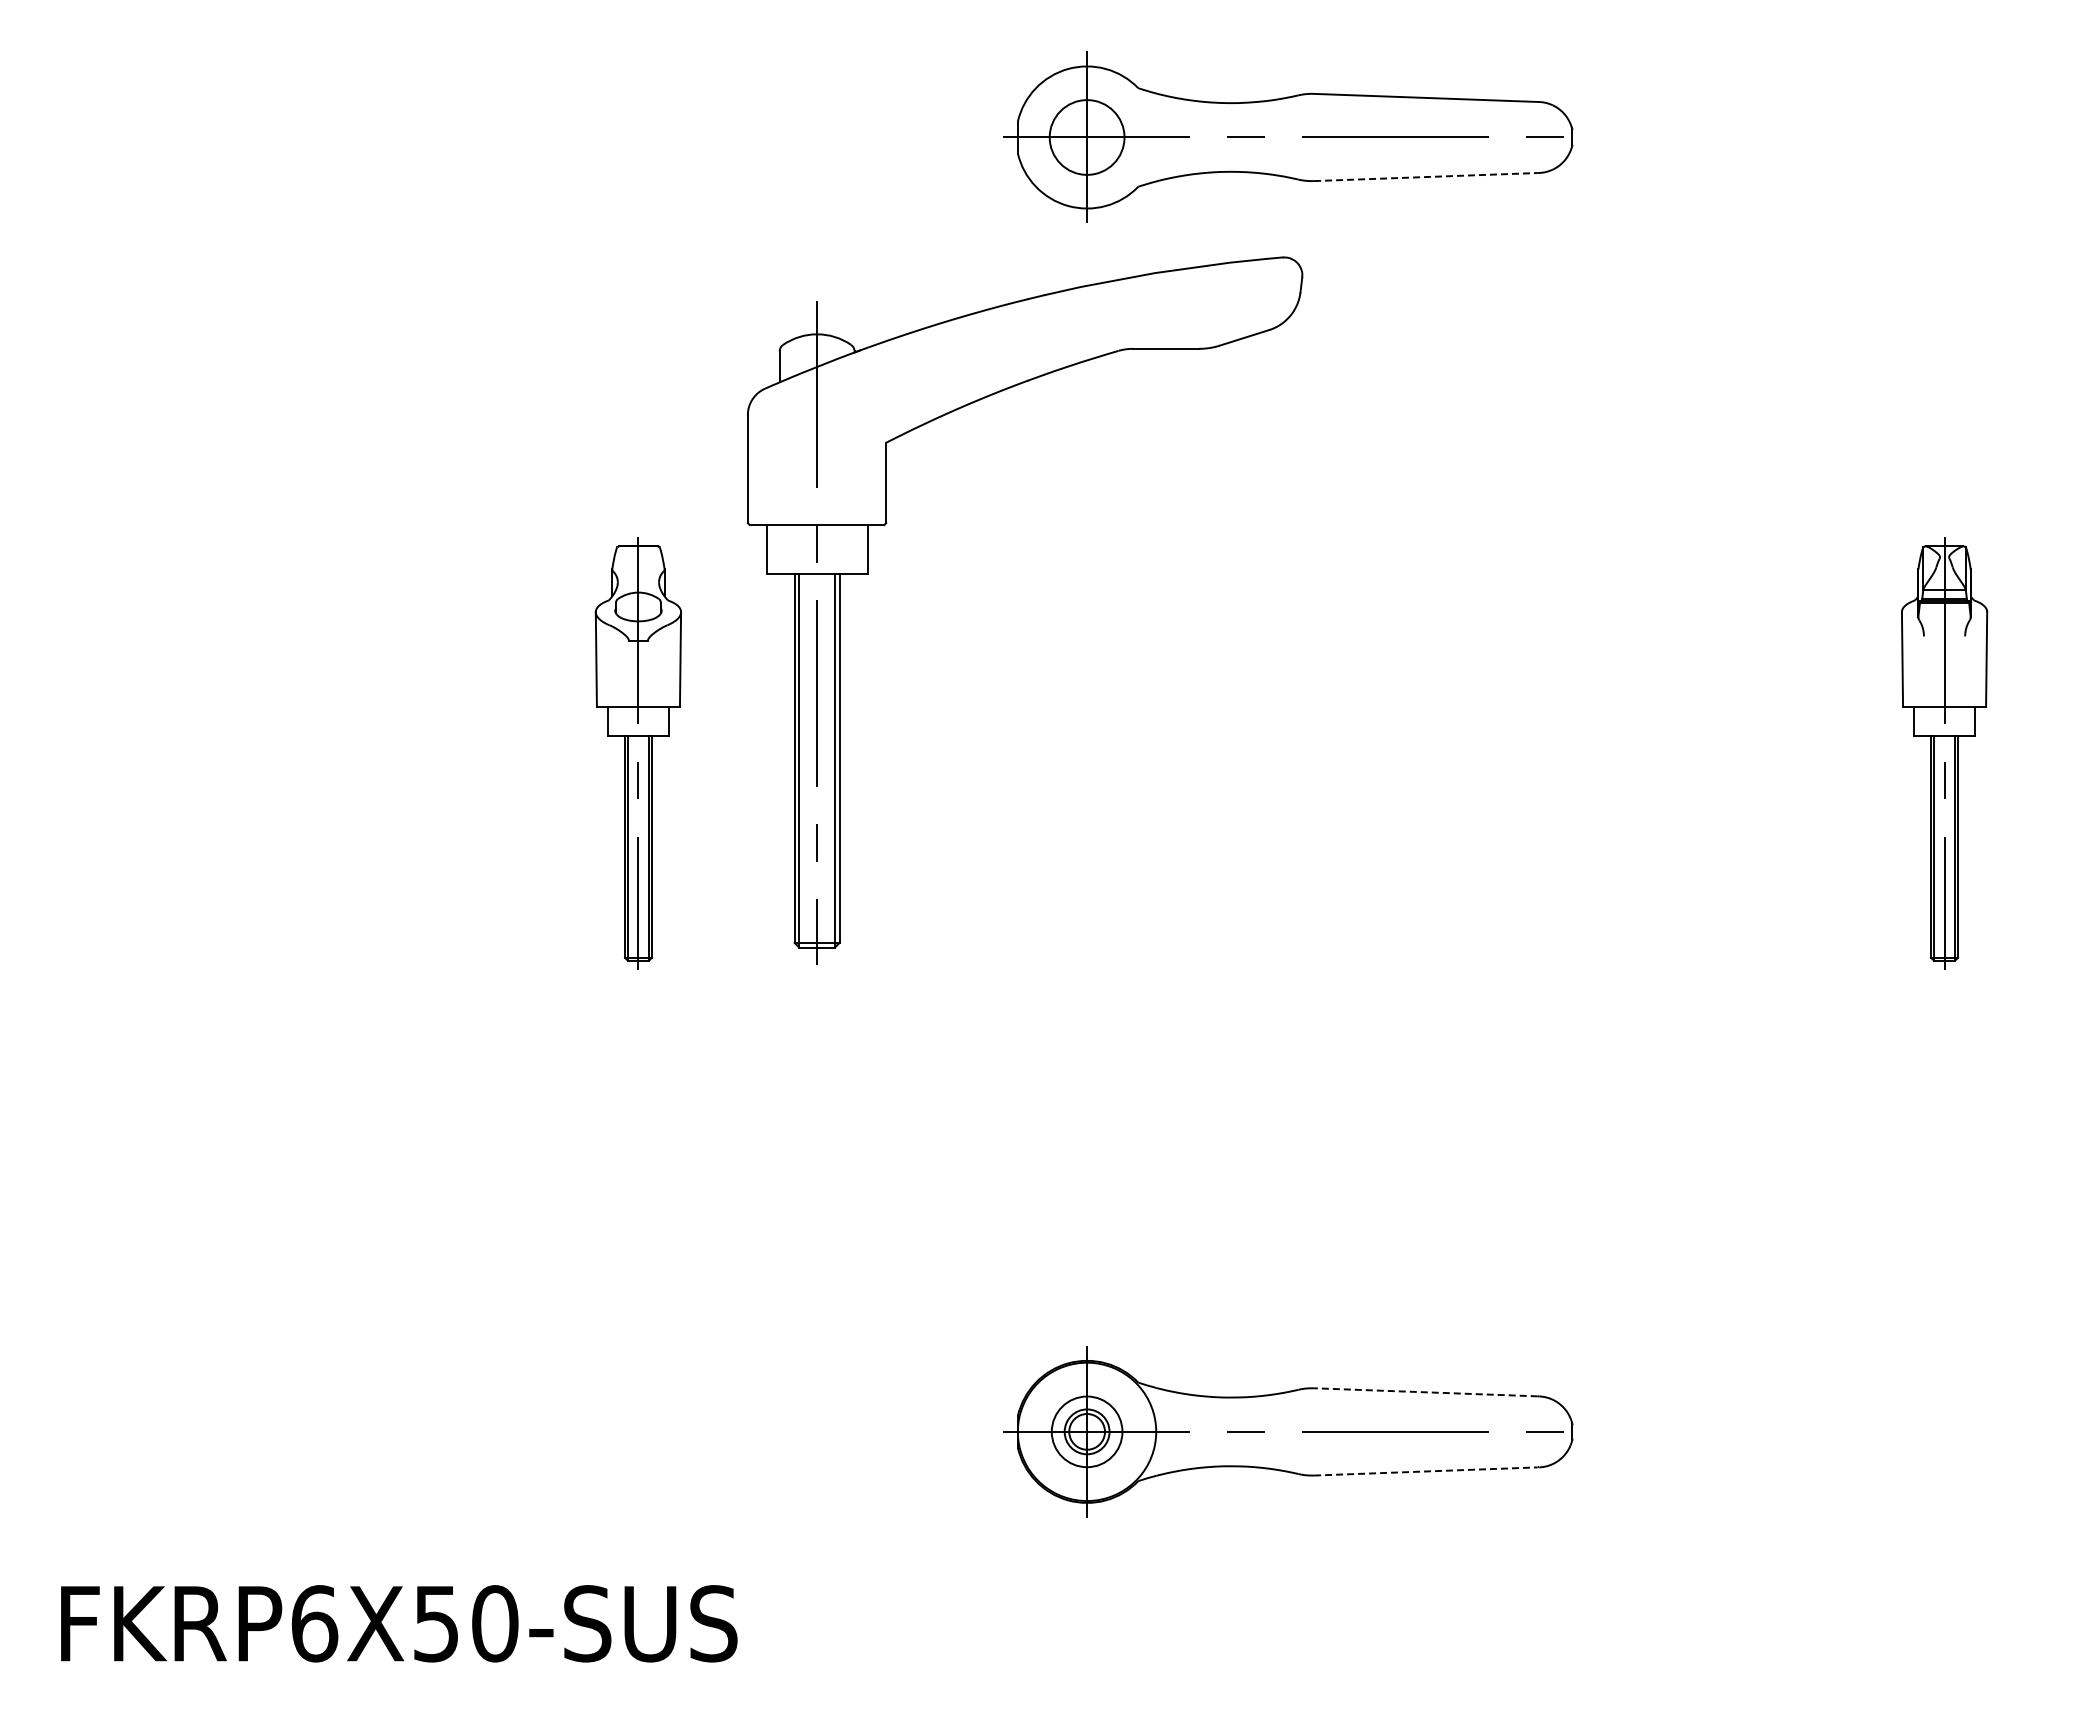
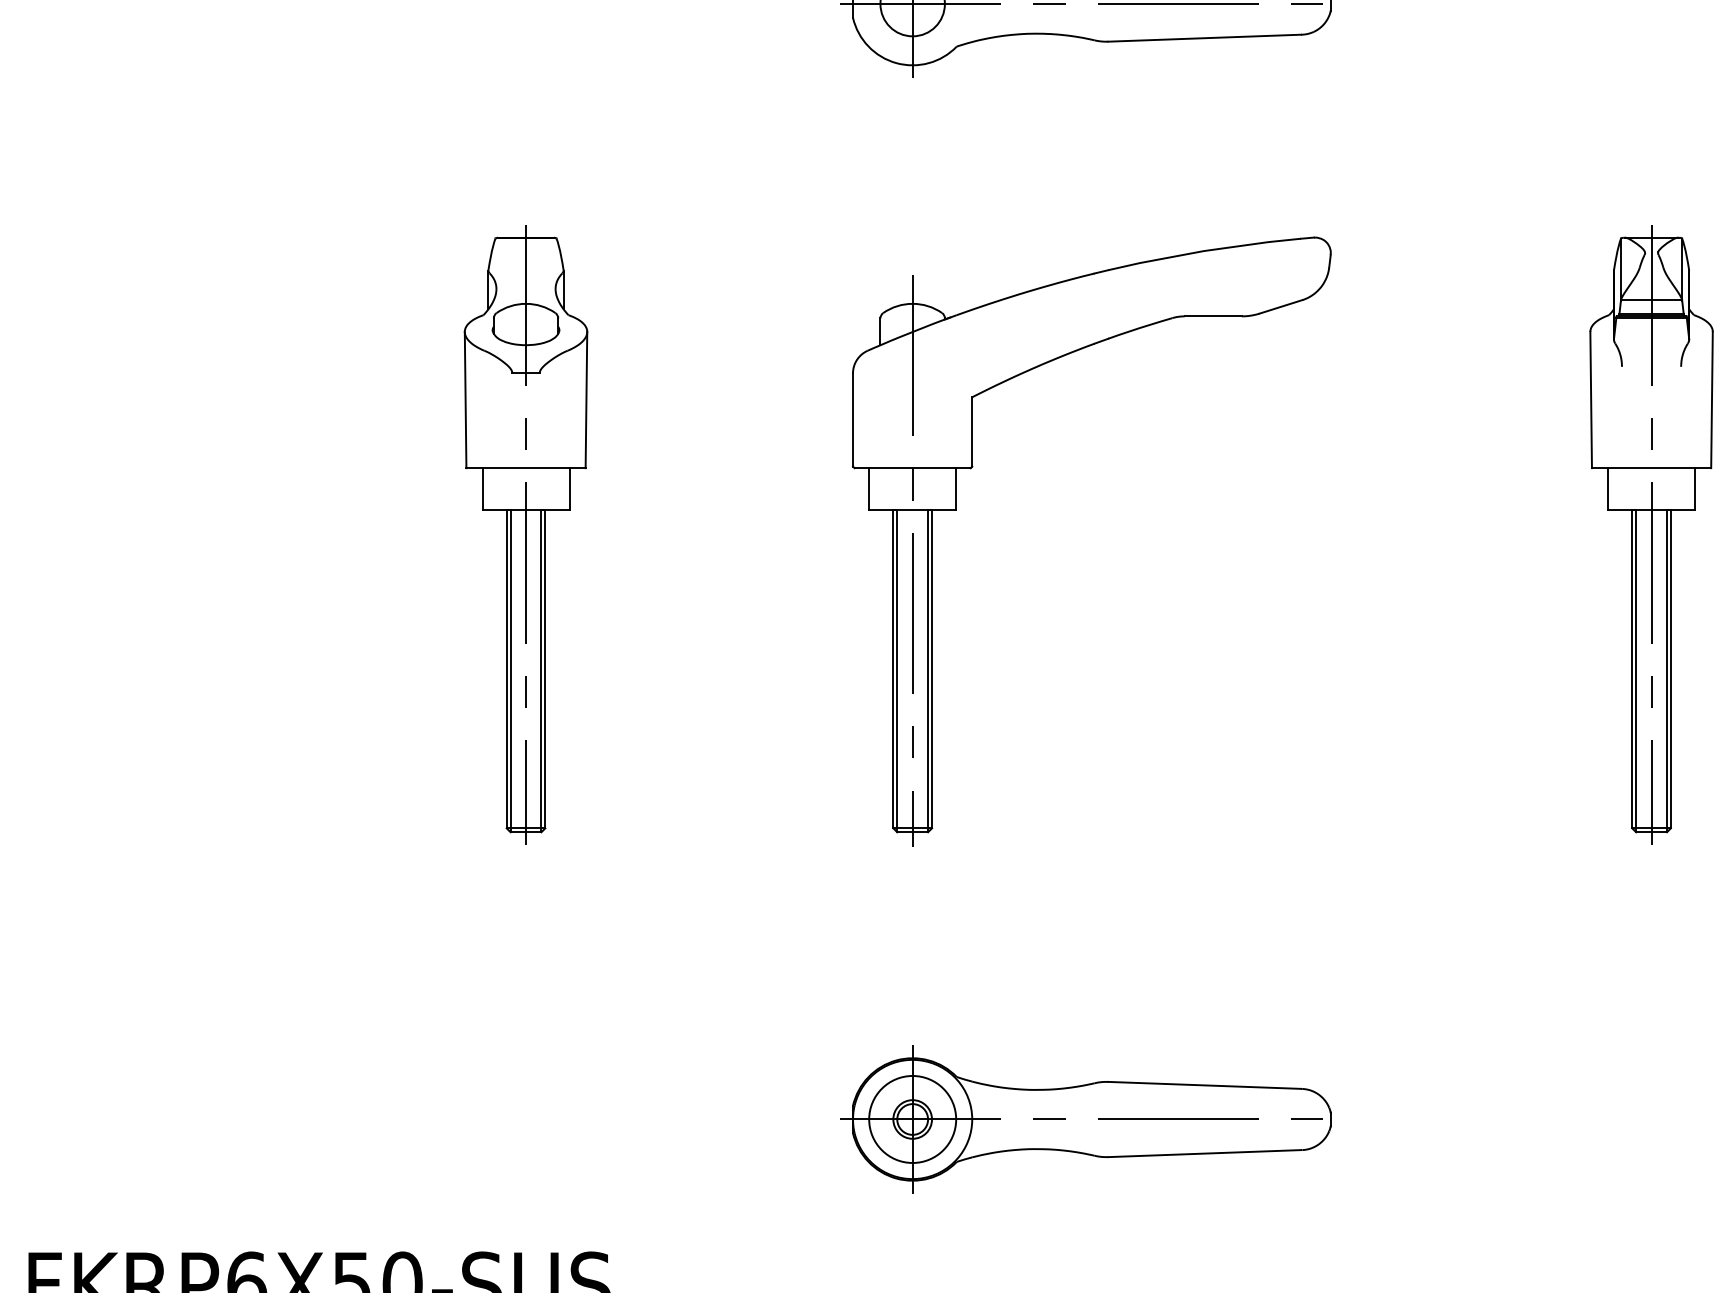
line: (1425, 177) -> (1204, 38), dashed -> solid
part: (868, 574) -> (956, 510), moved
part: (638, 753) -> (526, 534), size x1.67
part: (1944, 753) -> (1651, 534), size x1.67
line: (1425, 1392) -> (1204, 1085), dashed -> solid
circle: (1086, 1431) -> (912, 1119), size x1.43
line: (1425, 1471) -> (1204, 1153), dashed -> solid

